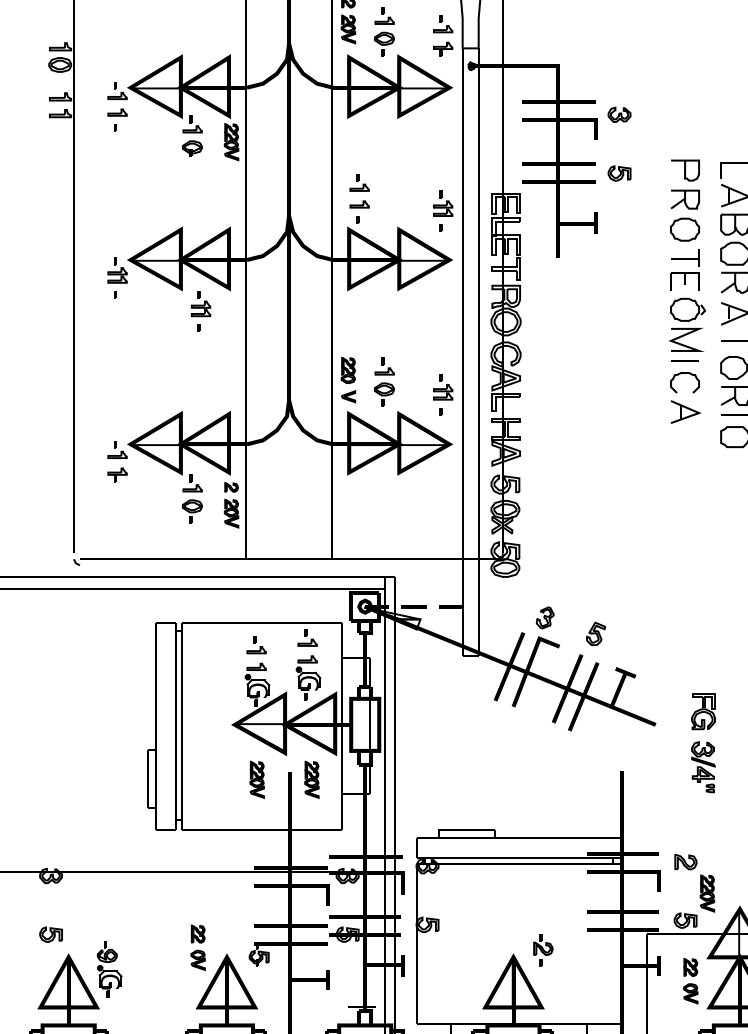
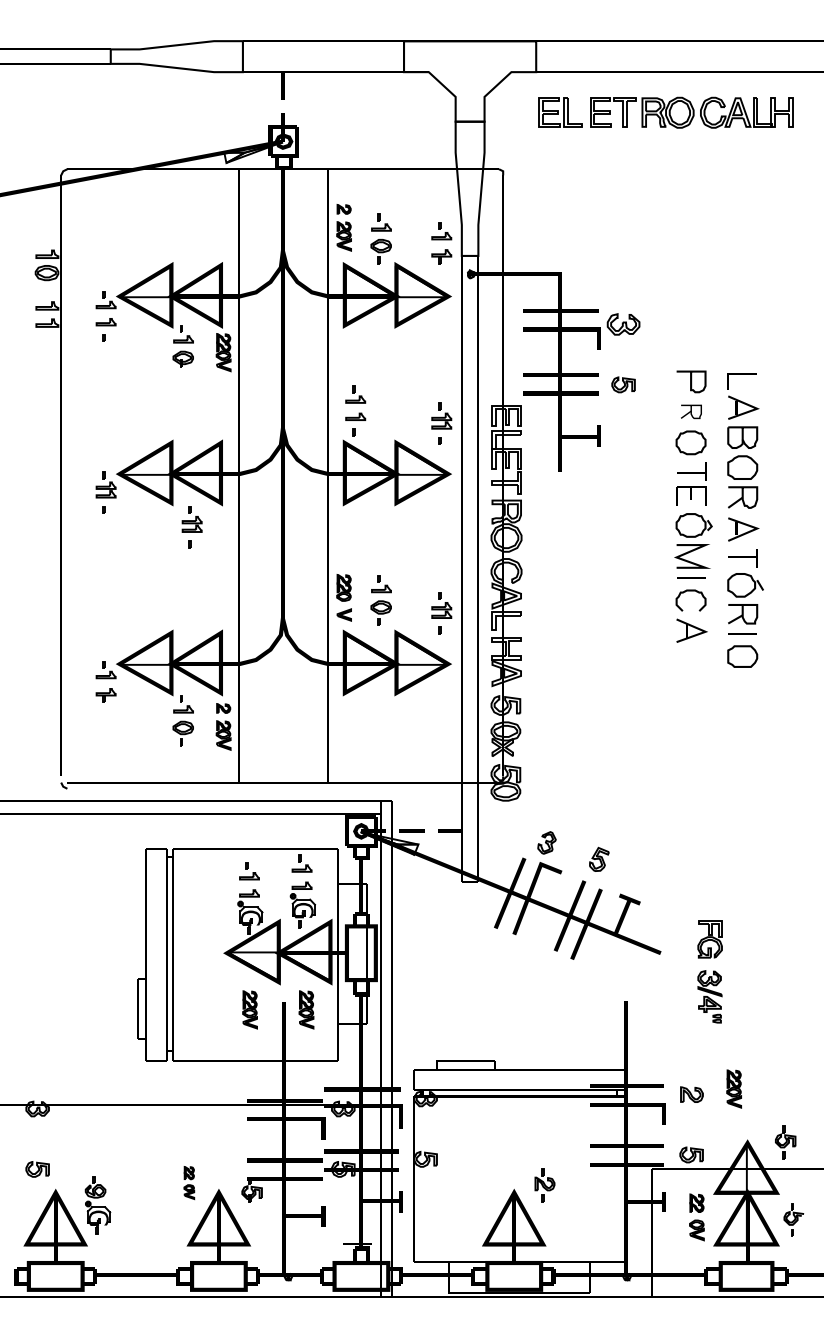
part: (619, 114) -> (623, 324), size x1.4
part: (685, 199) -> (691, 411), size x0.7
part: (706, 893) -> (733, 1088), moved
part: (198, 947) -> (189, 1182), size x0.7

